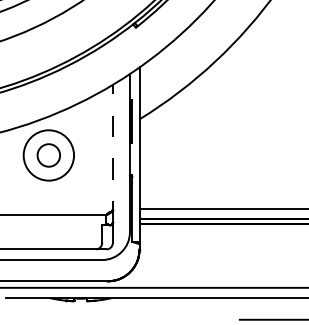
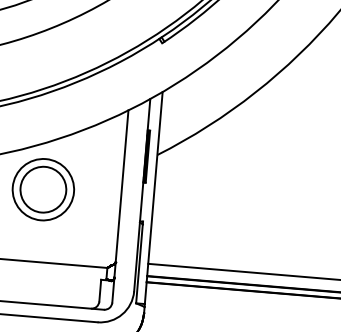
line: (112, 153) -> (120, 193), dashed -> solid
circle: (48, 155) -> (42, 189), size x1.67

